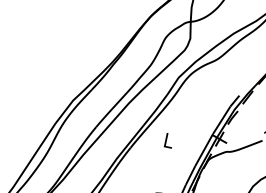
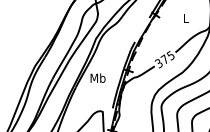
text: (168, 139) -> (97, 77), L -> Mb

